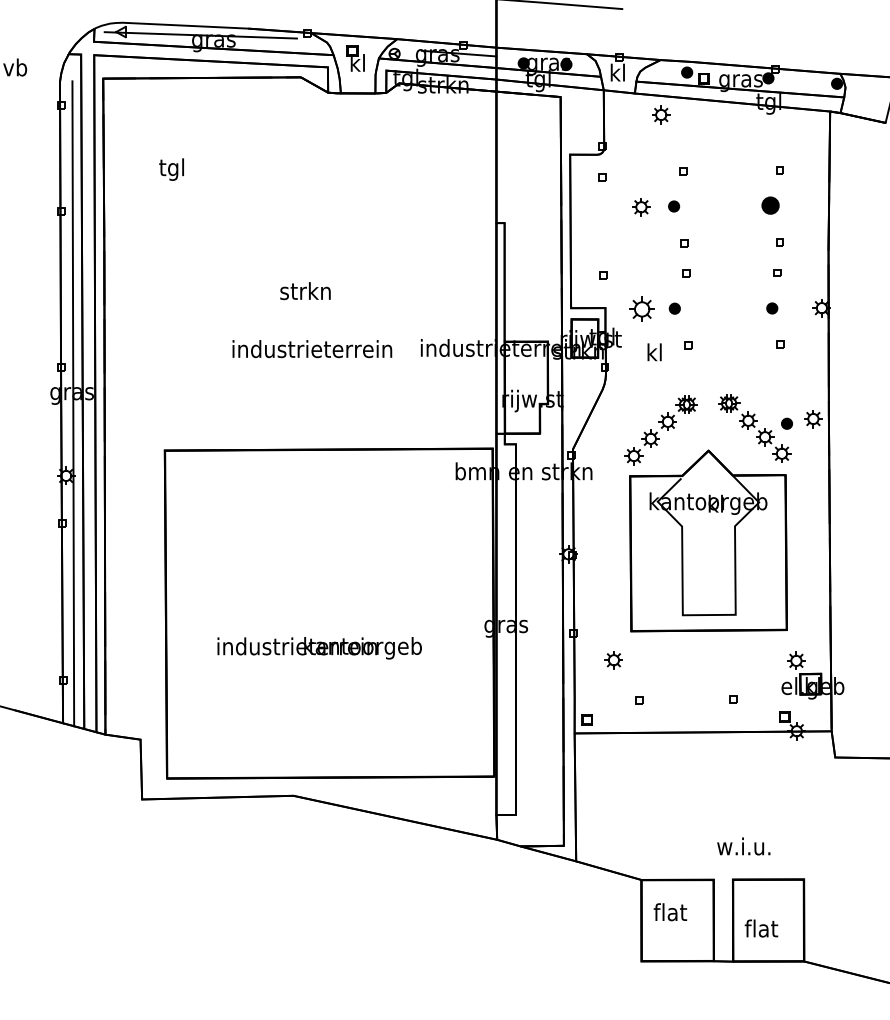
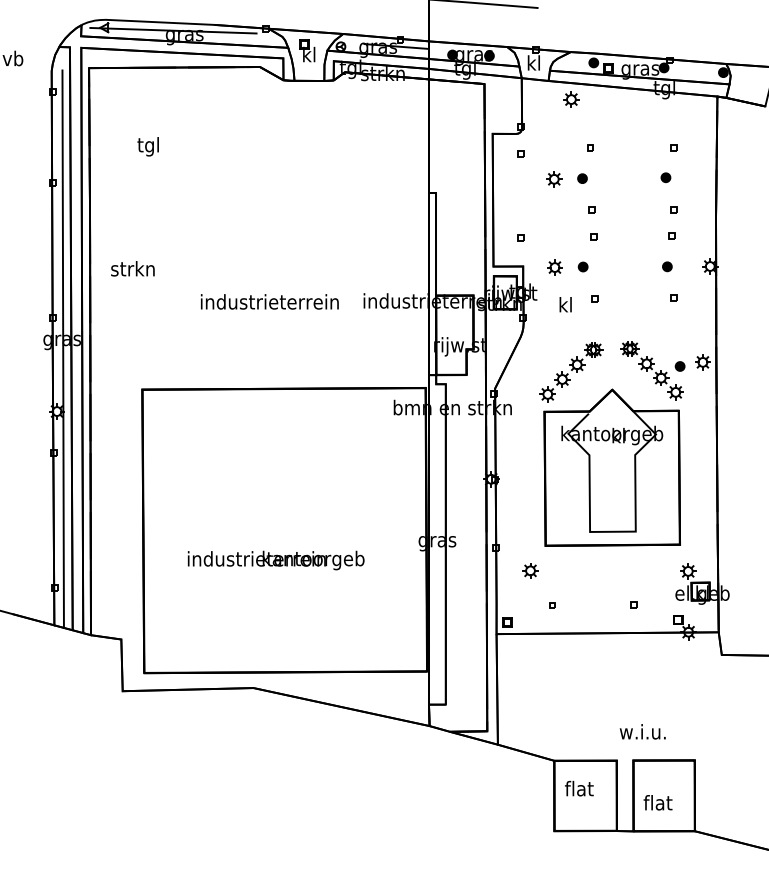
part: (770, 205) -> (665, 177), size x0.62
text: (305, 290) -> (132, 268), moved
part: (641, 309) -> (554, 267), size x0.71

